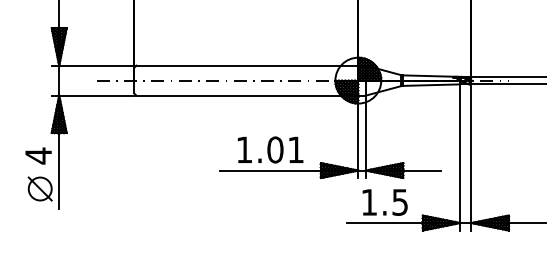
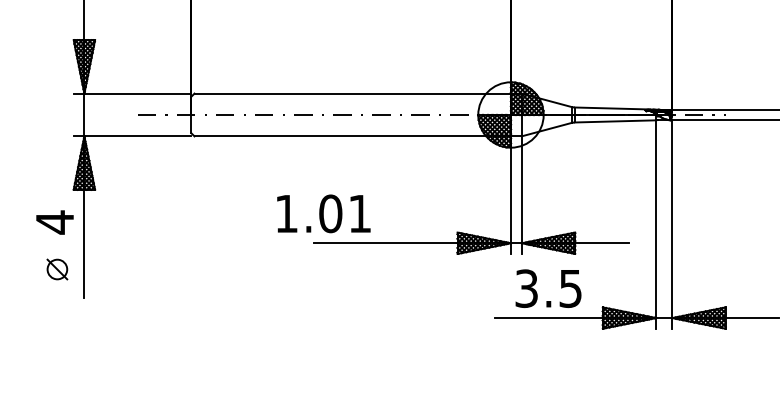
text: (270, 149) -> (323, 213), moved
part: (40, 188) -> (57, 269), size x0.6
text: (369, 202) -> (526, 288), 1.5 -> 3.5

